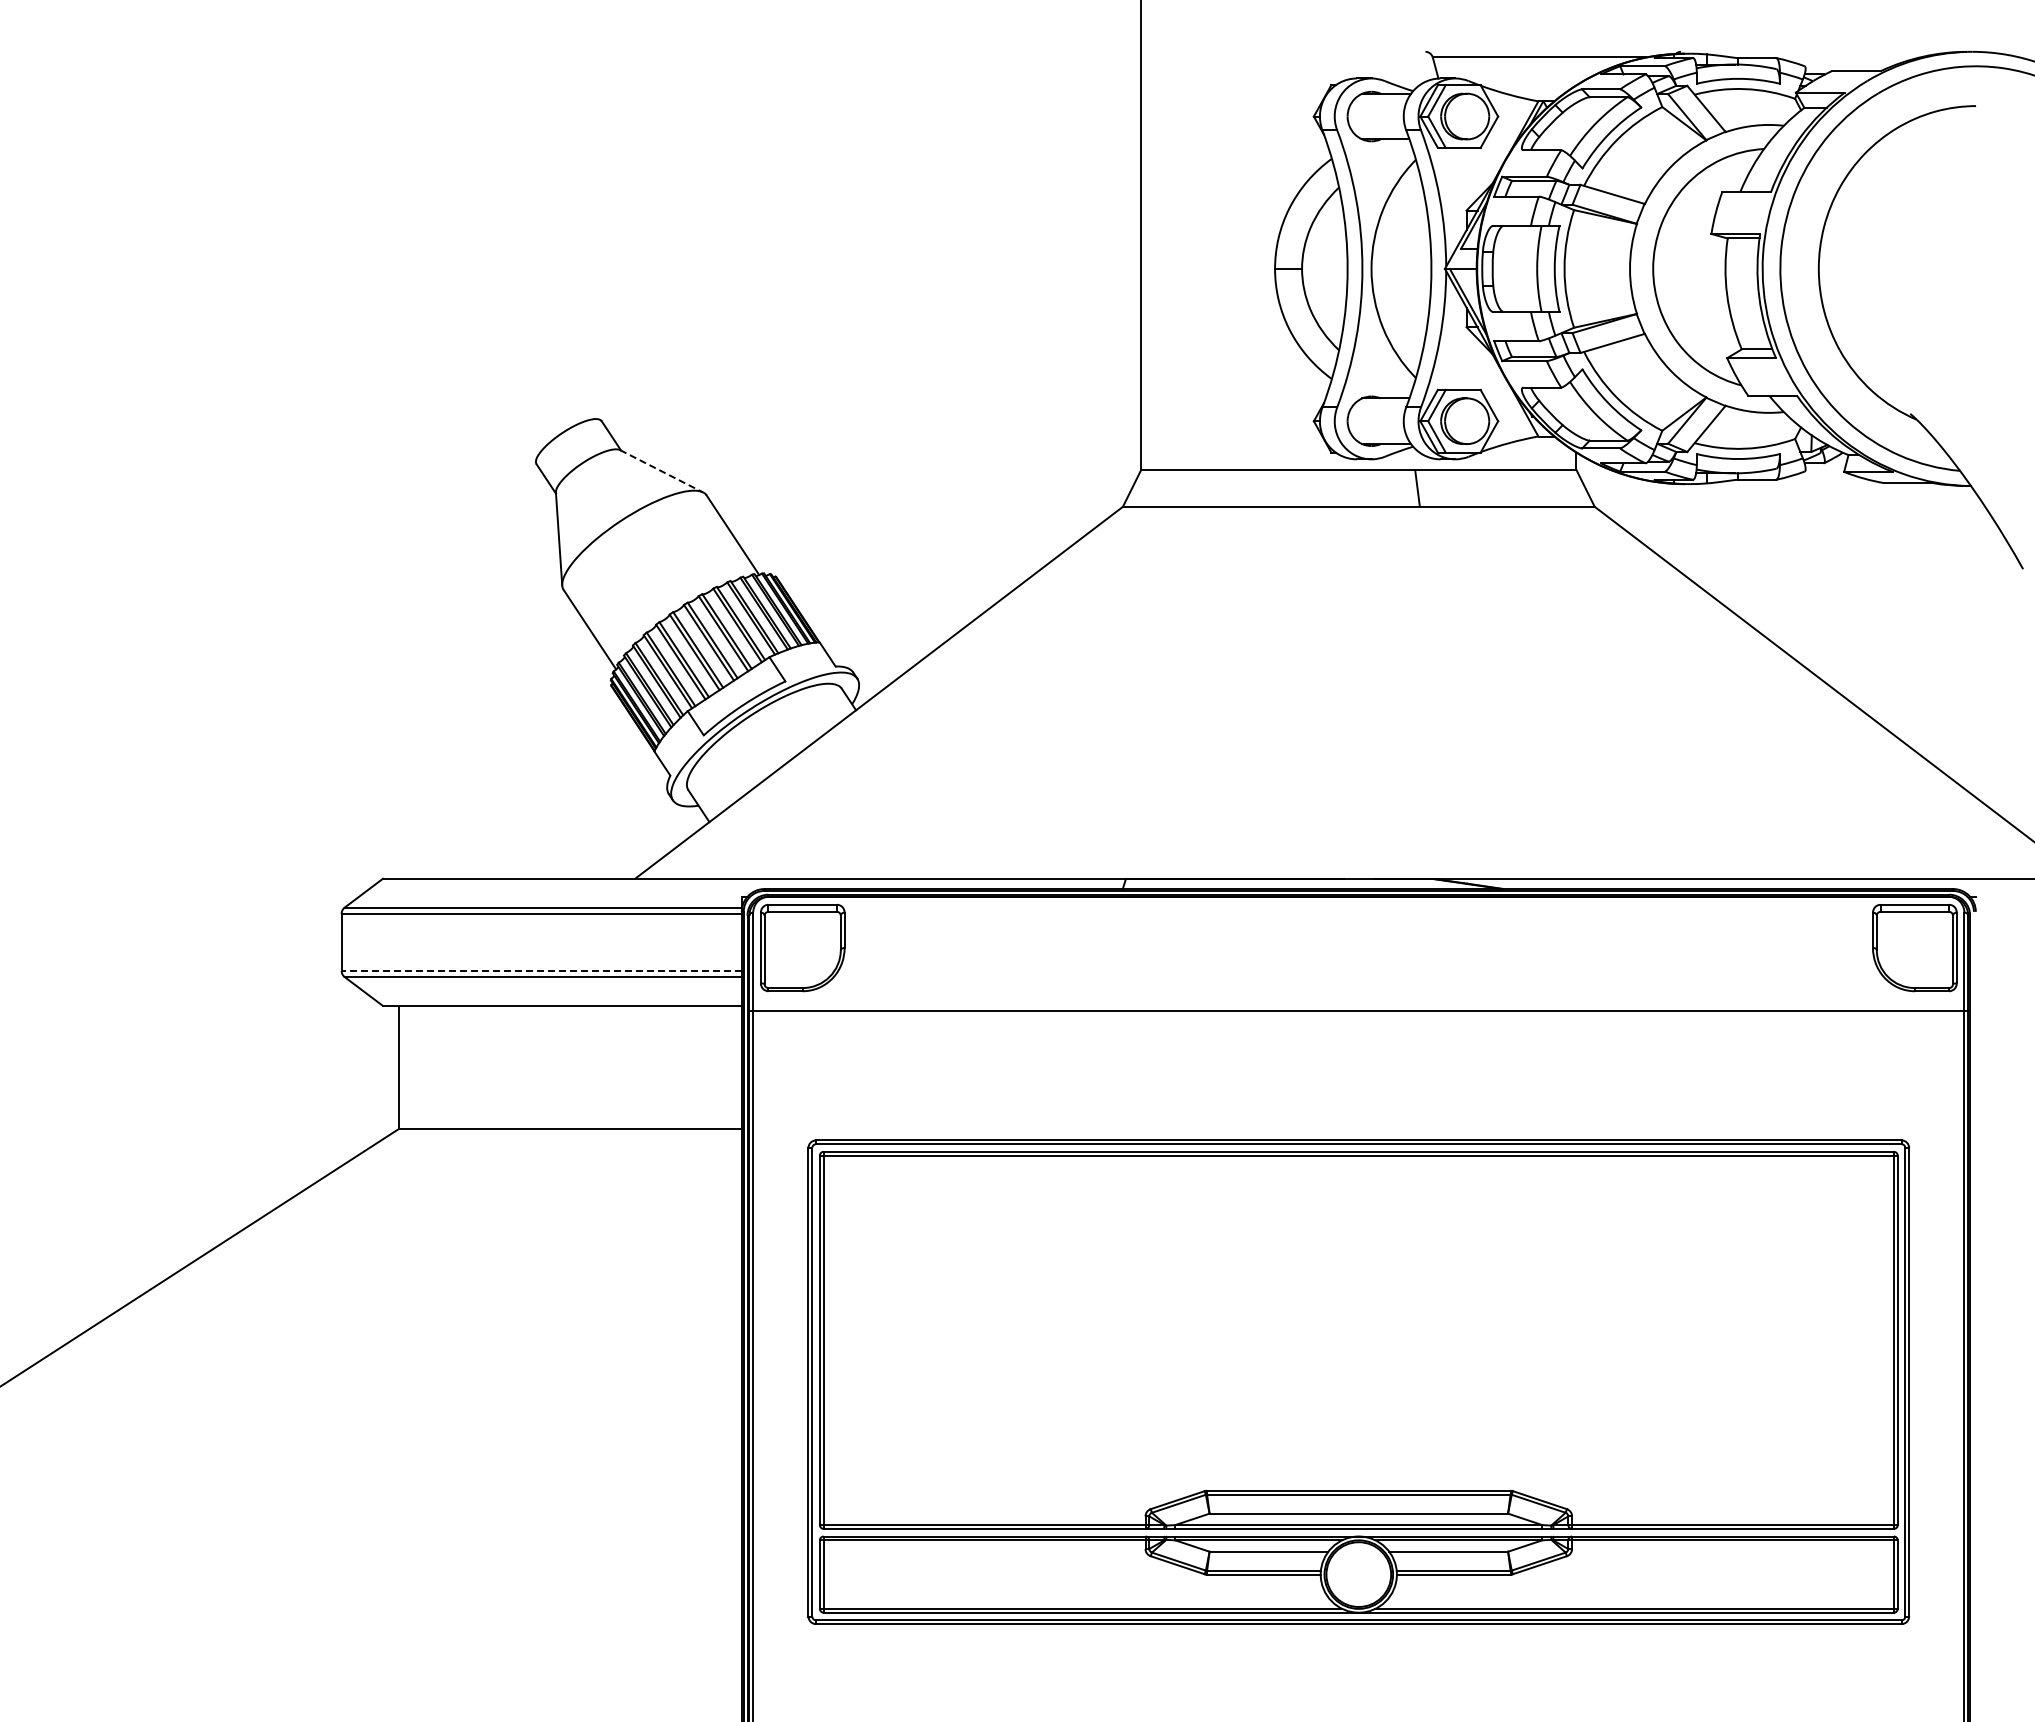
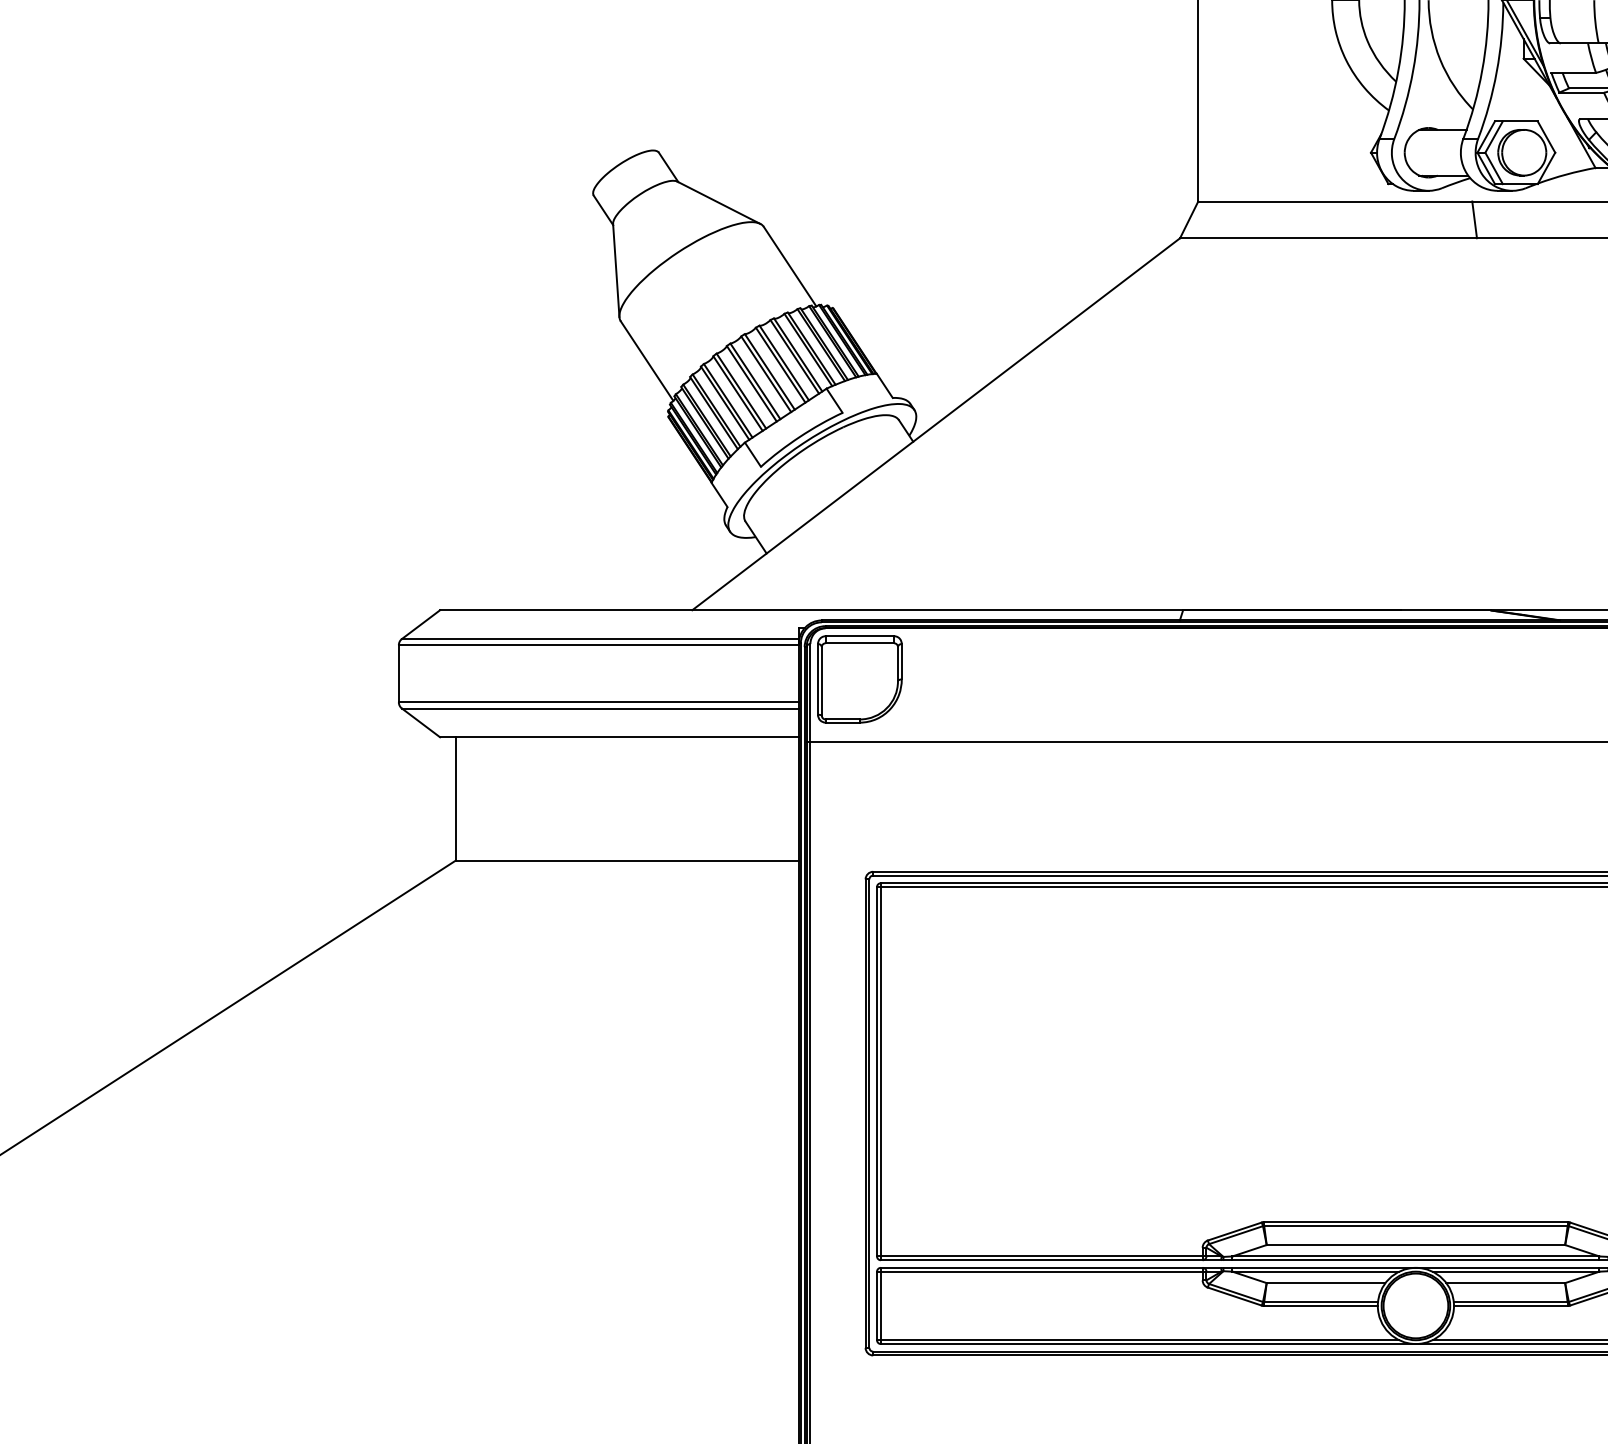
line: (661, 471) -> (718, 202), dashed -> solid
line: (541, 970) -> (598, 701), dashed -> solid

